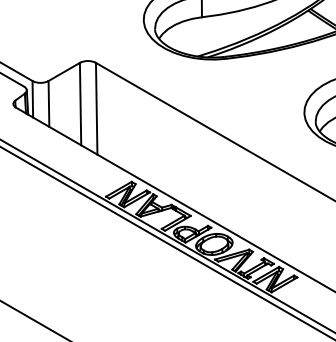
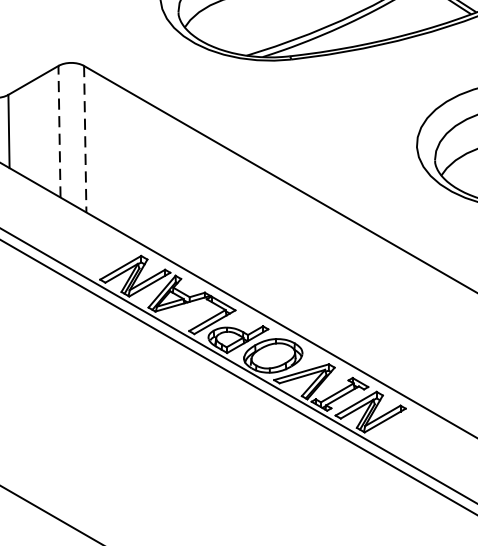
line: (80, 103) -> (59, 130), solid -> dashed
line: (96, 108) -> (84, 138), solid -> dashed

